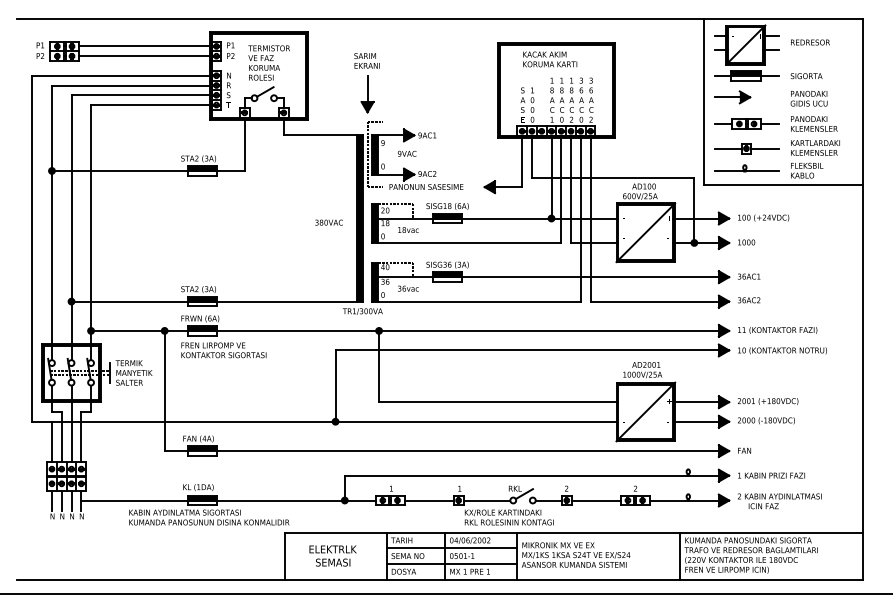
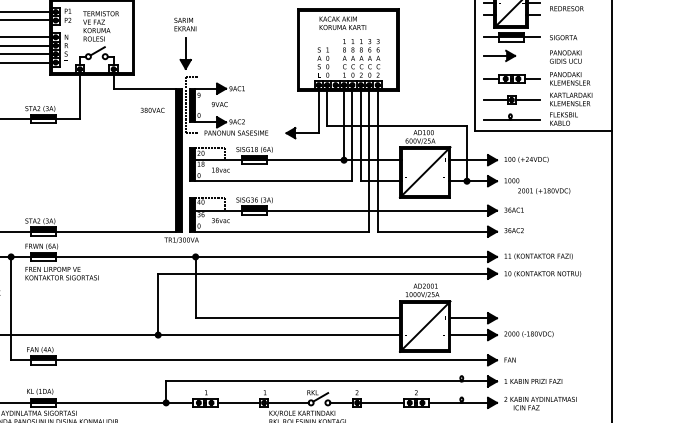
text: (328, 222) -> (152, 110), moved
text: (768, 401) -> (544, 191), moved

